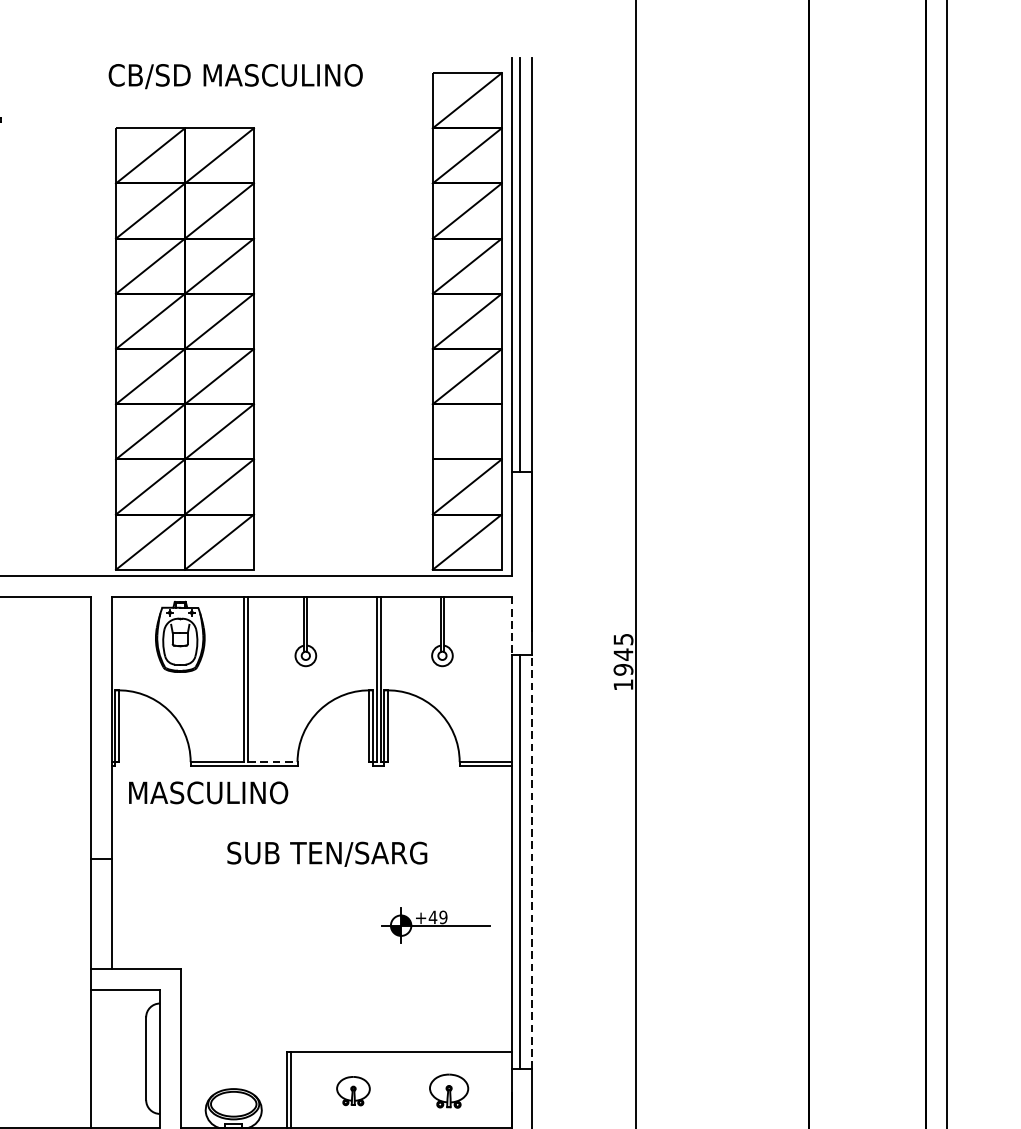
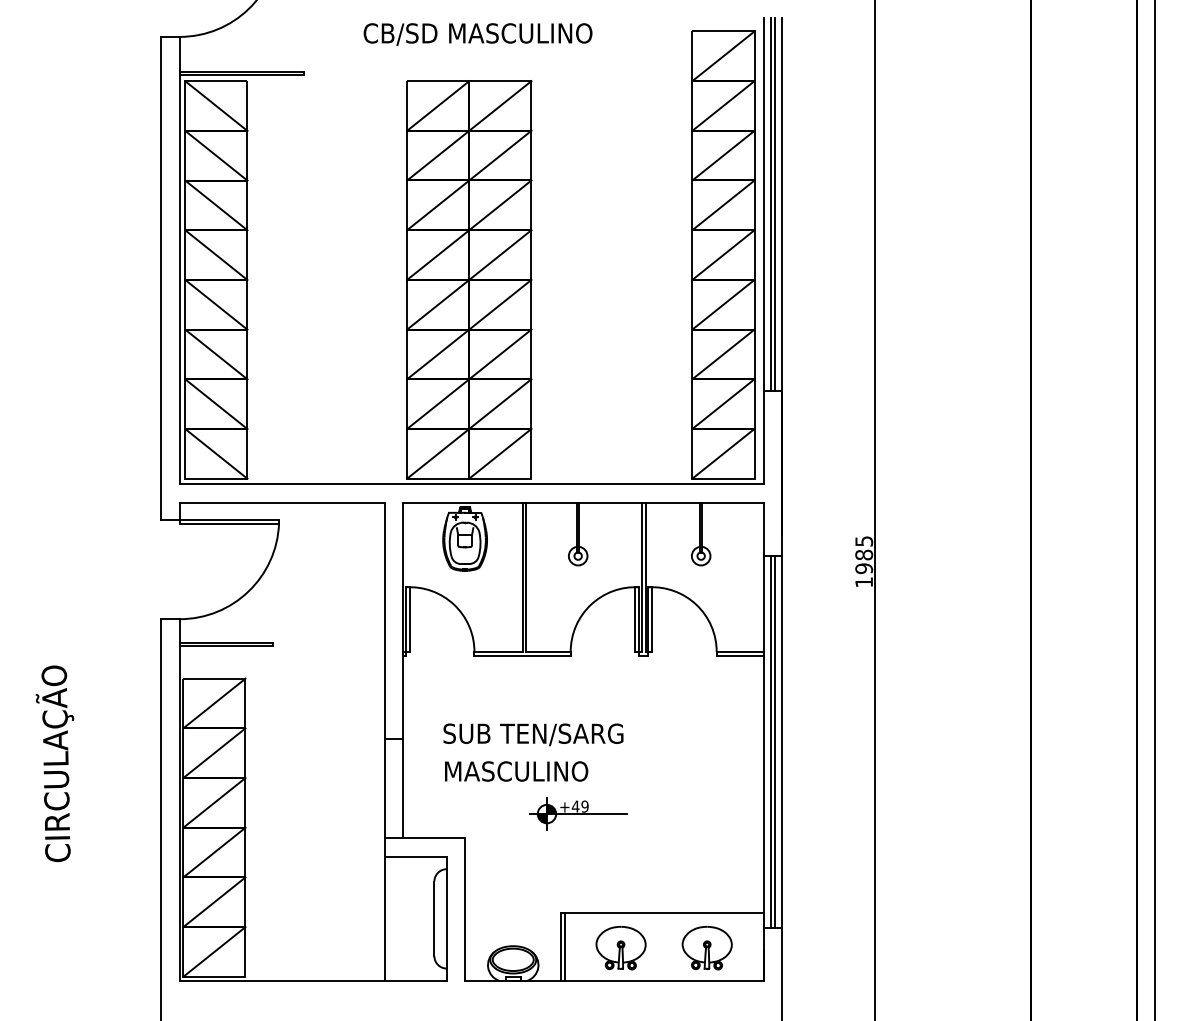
text: (235, 76) -> (477, 34), moved
line: (523, 265) -> (774, 204), added
line: (467, 431) -> (723, 354), added
line: (511, 626) -> (763, 529), dashed -> solid
text: (623, 654) -> (864, 554), 1945 -> 1985
line: (272, 761) -> (548, 651), dashed -> solid
text: (208, 792) -> (516, 771), moved
text: (327, 853) -> (533, 734), moved
line: (523, 861) -> (774, 741), added
line: (532, 861) -> (782, 741), dashed -> solid
part: (436, 925) -> (578, 813), moved
part: (352, 1090) -> (620, 947), size x1.67
part: (448, 1090) -> (706, 947), size x1.43

